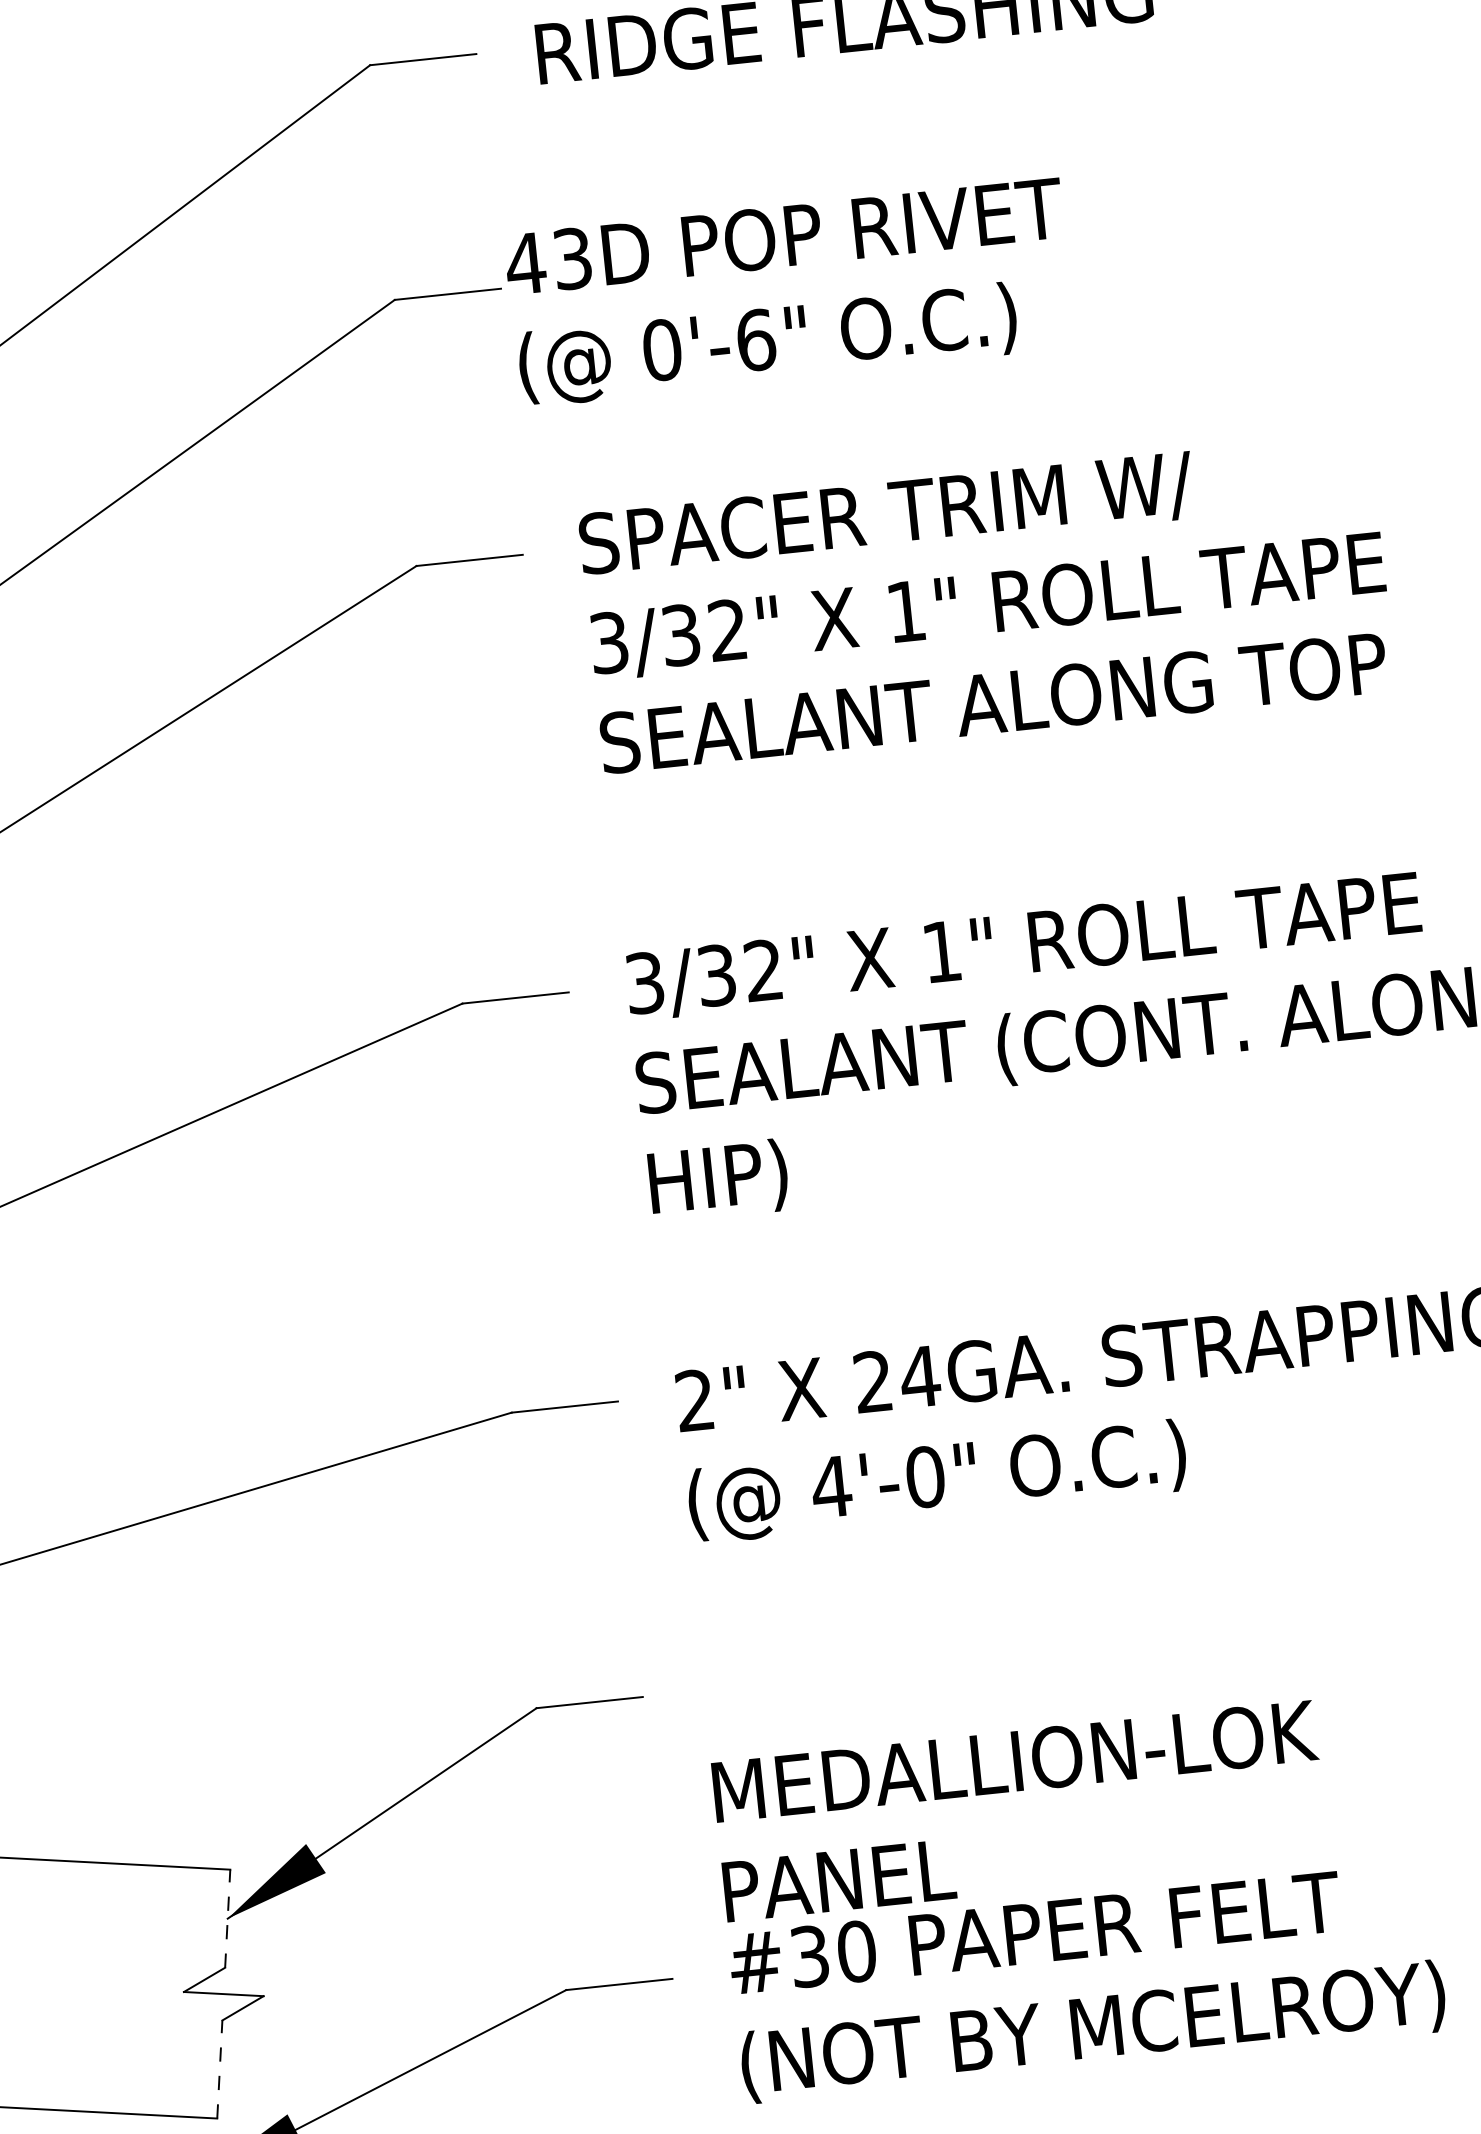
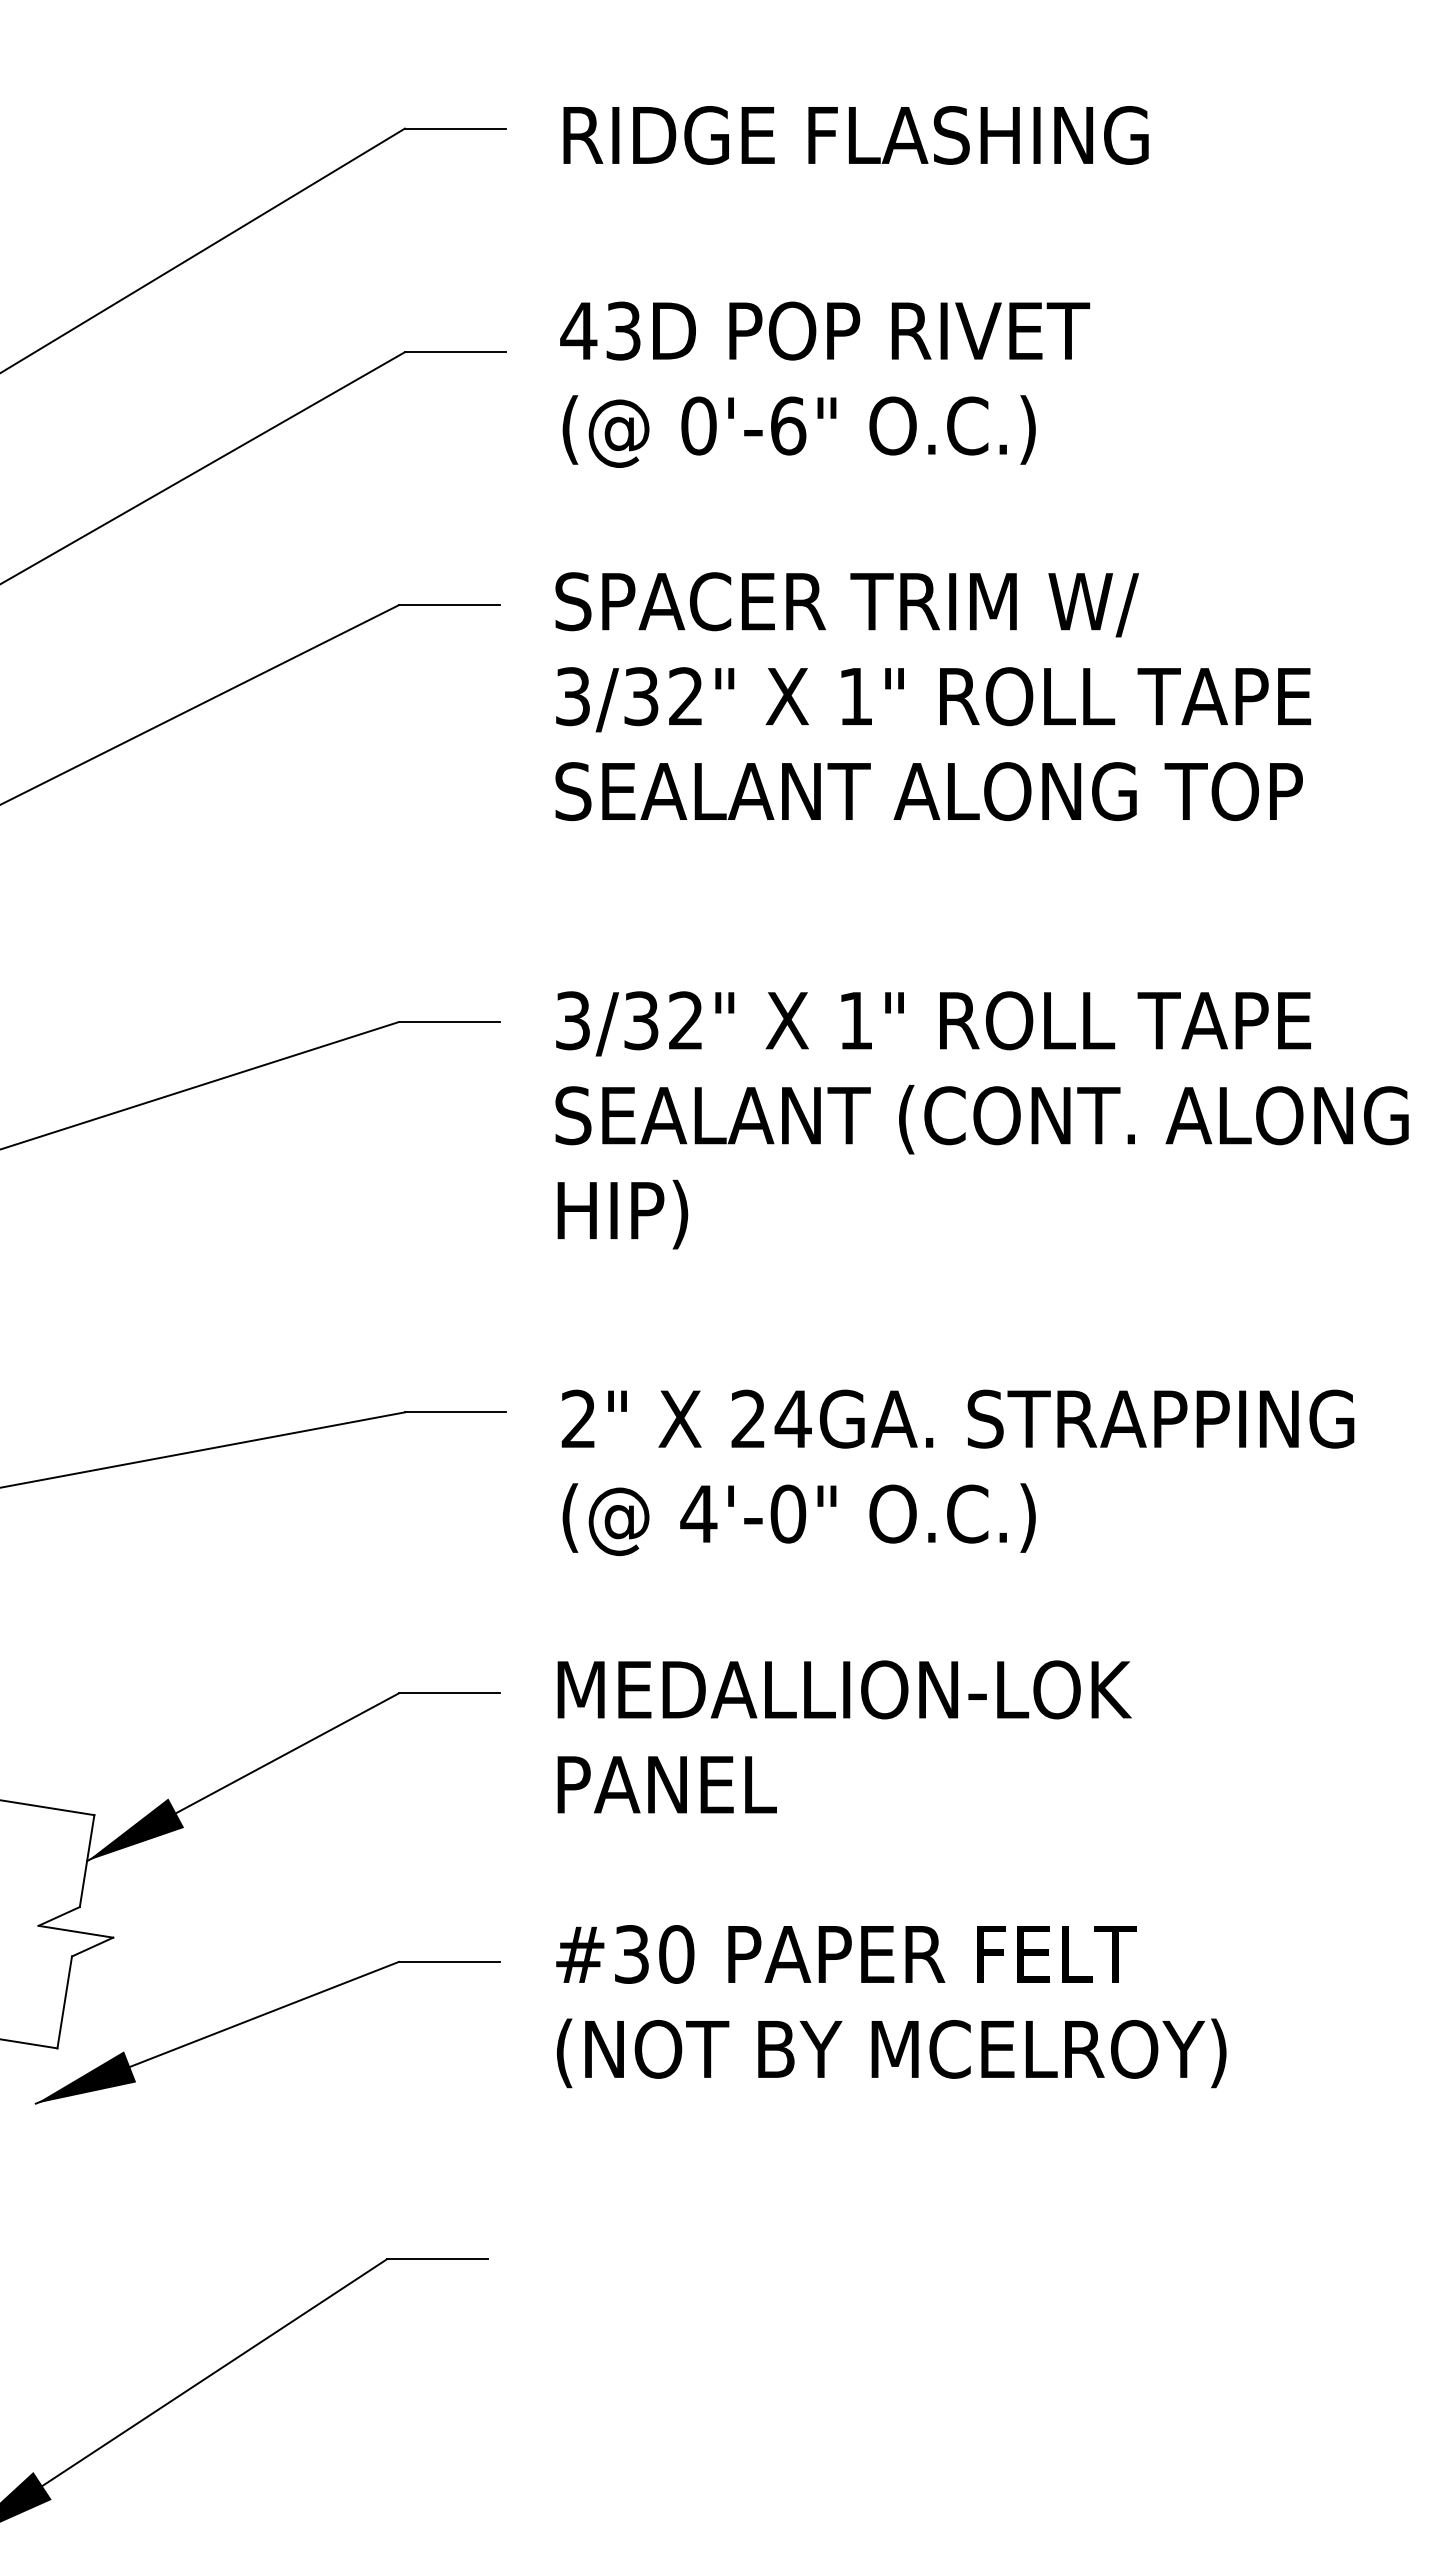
text: (790, 292) -> (825, 384), moved
text: (1020, 1810) -> (844, 1736), moved
line: (228, 1919) -> (87, 1861), dashed -> solid
line: (219, 2069) -> (64, 2002), dashed -> solid

